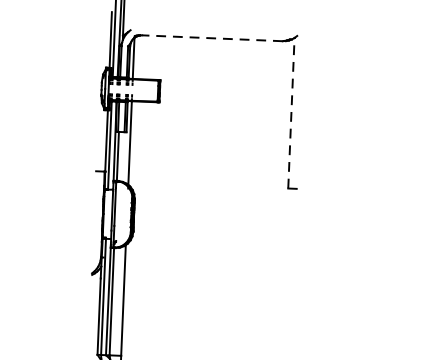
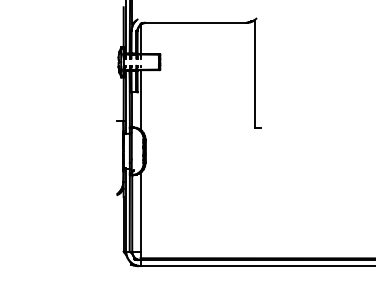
line: (211, 37) -> (195, 22), dashed -> solid
line: (291, 112) -> (254, 73), dashed -> solid

